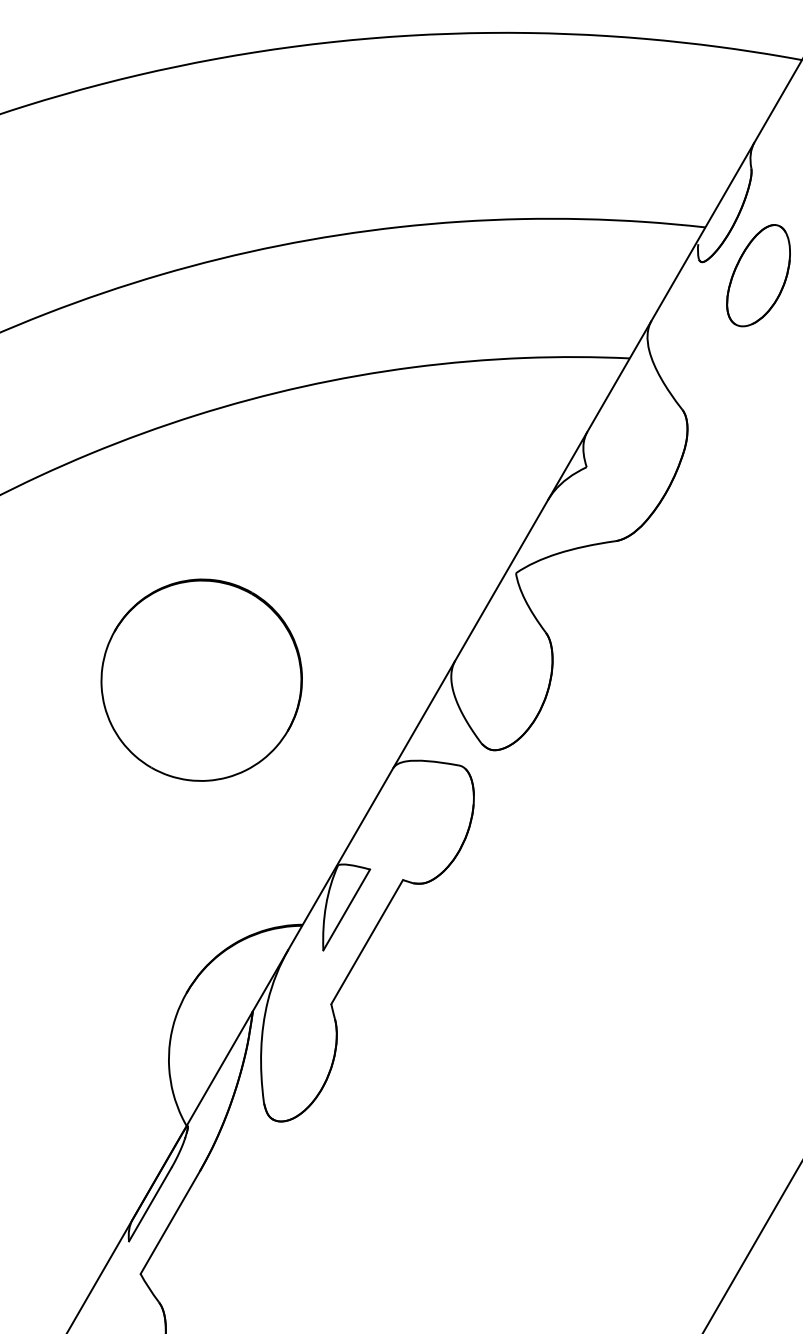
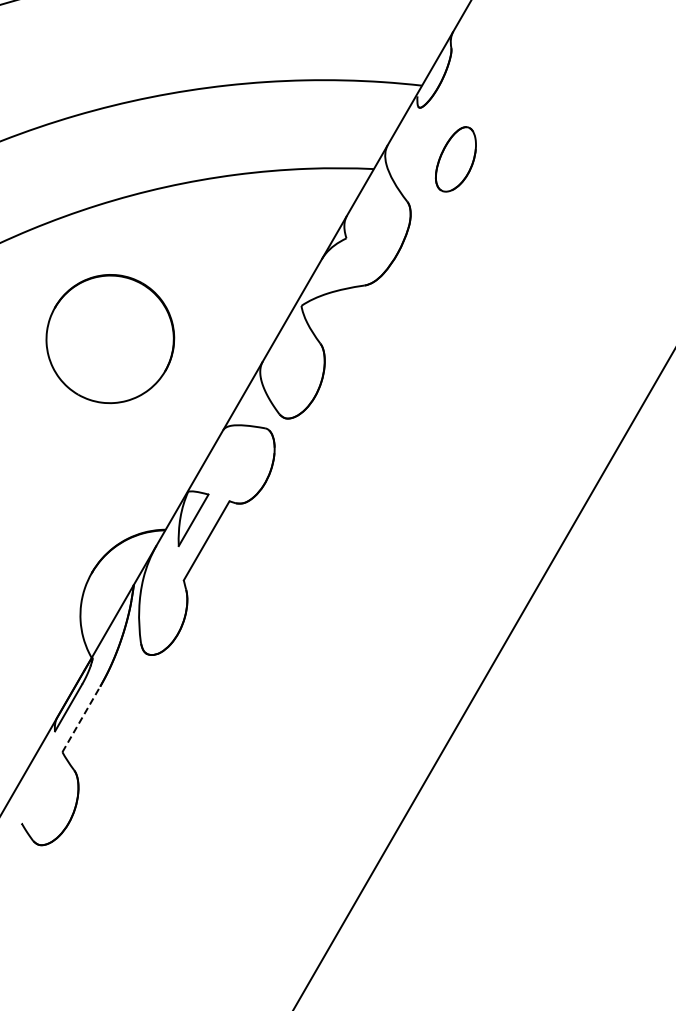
part: (757, 275) -> (455, 159), moved
part: (201, 680) -> (110, 339), moved
line: (170, 1222) -> (81, 719), solid -> dashed

